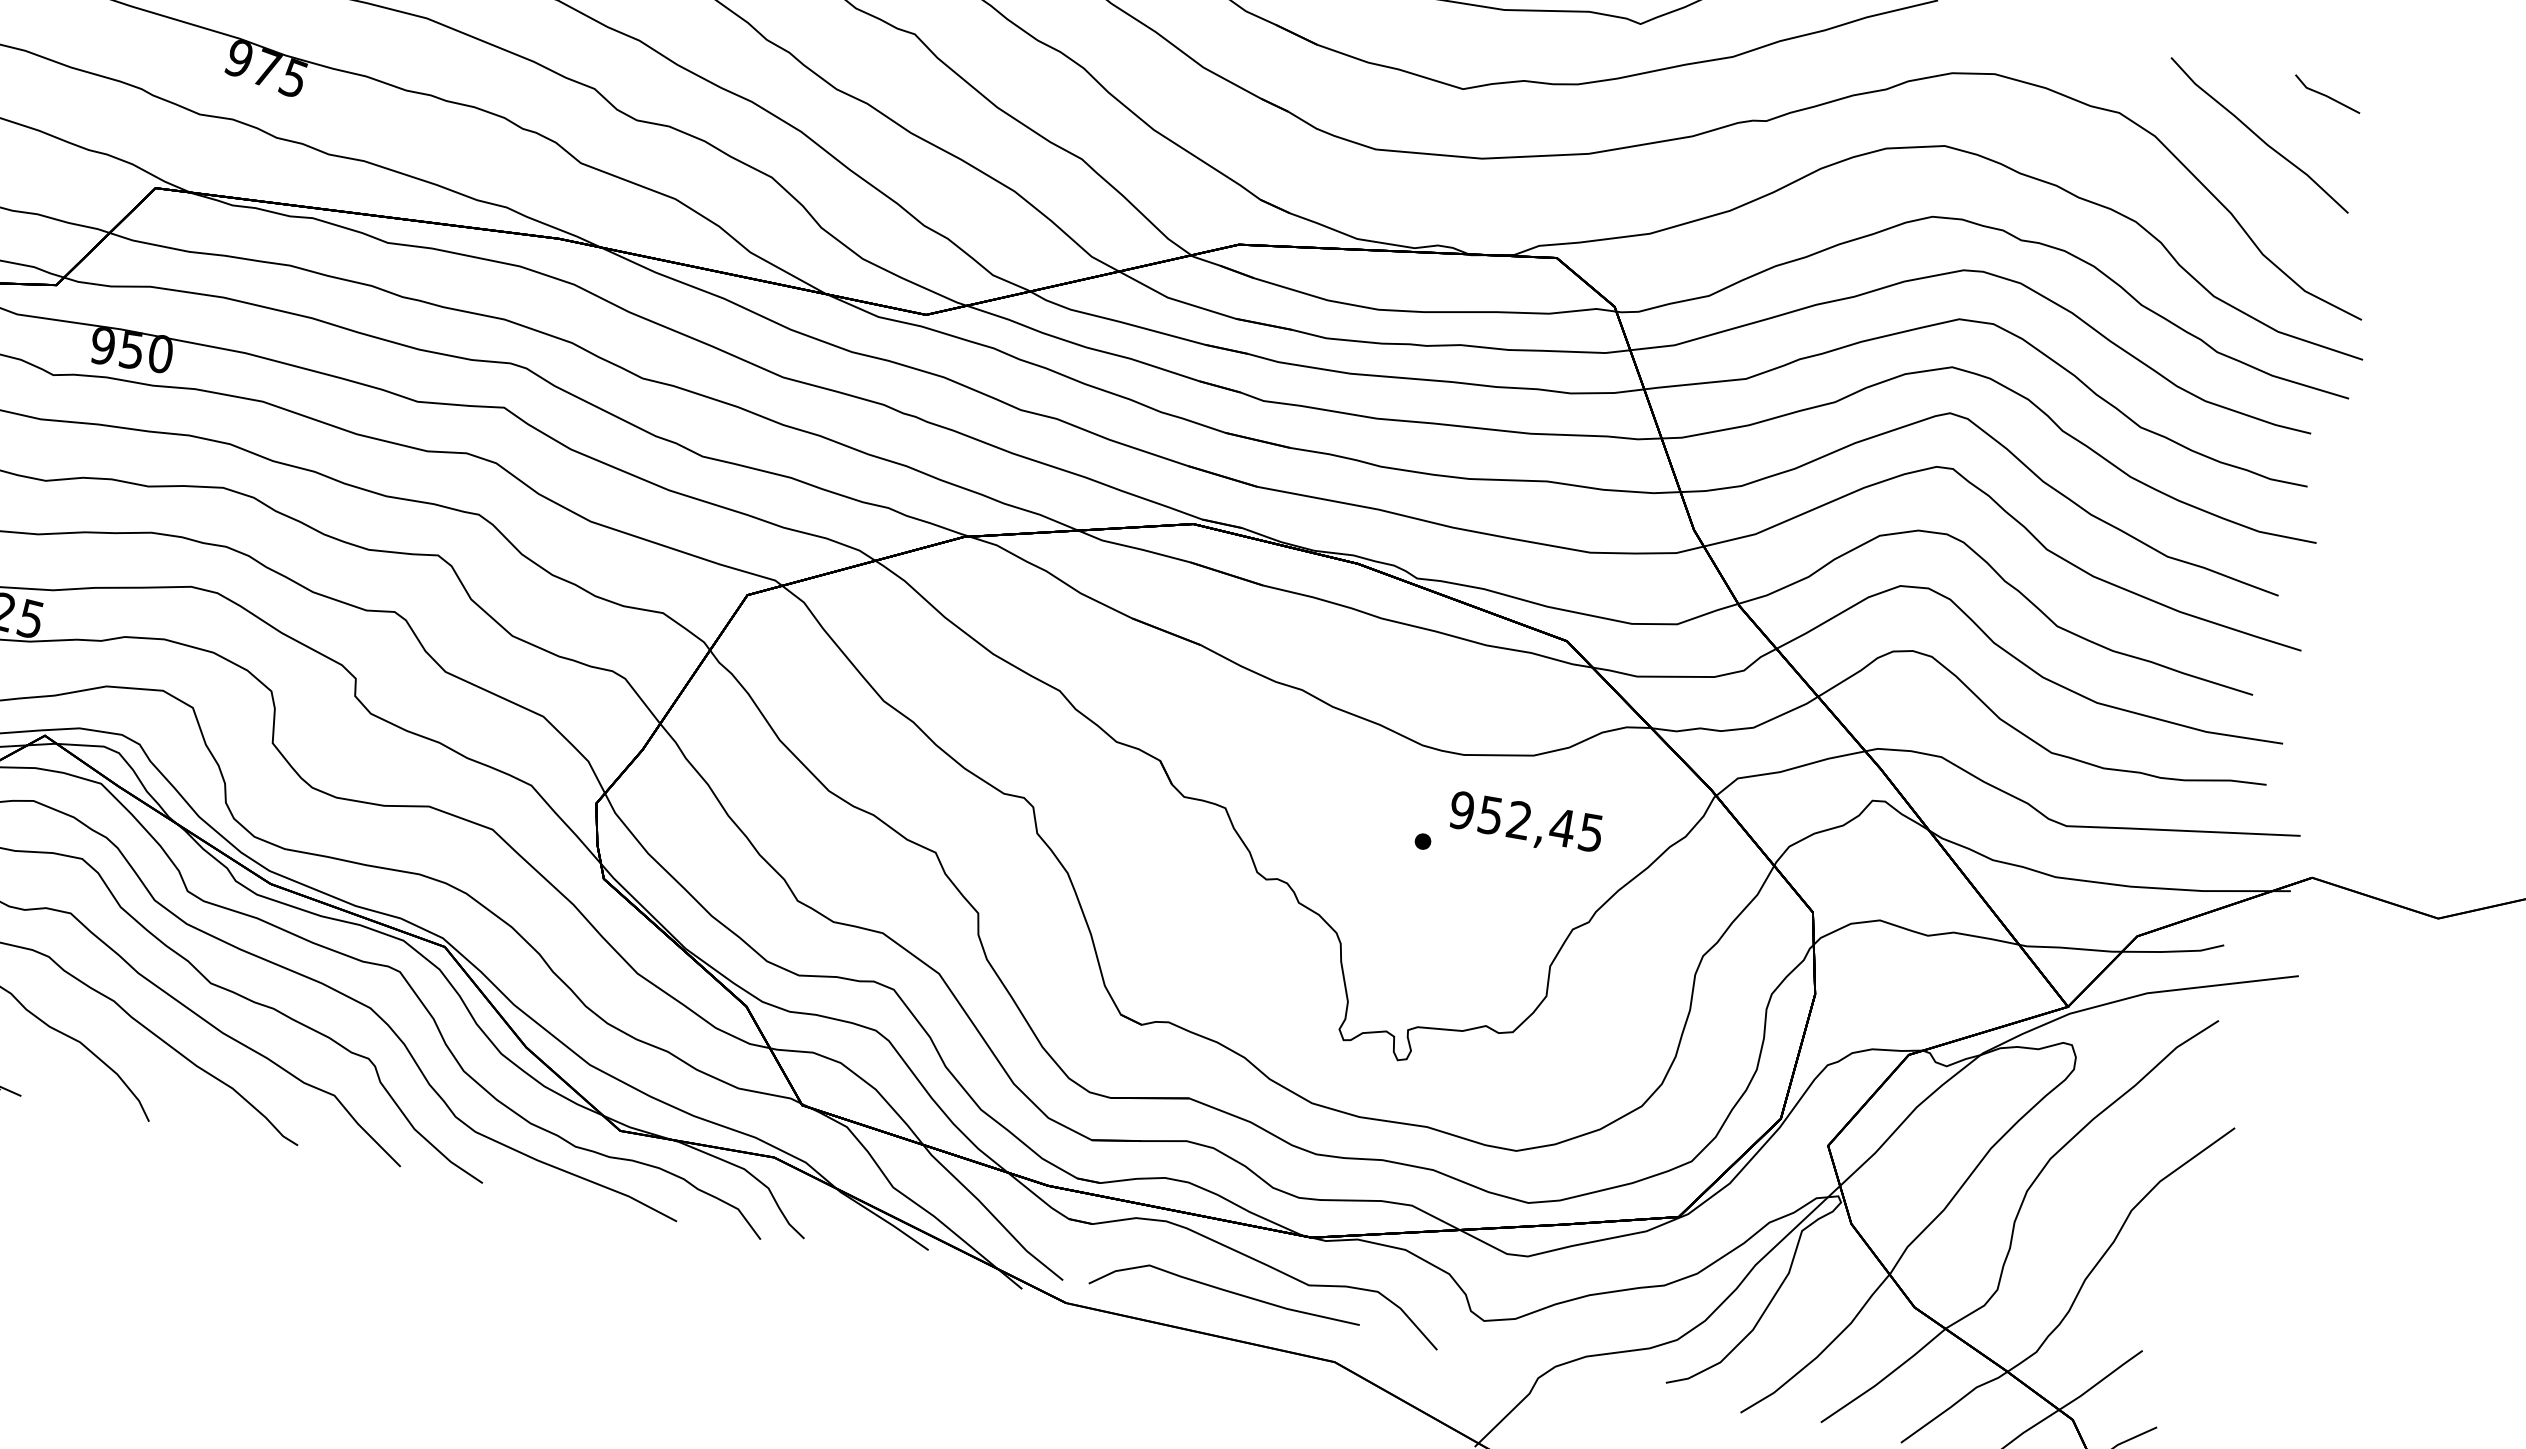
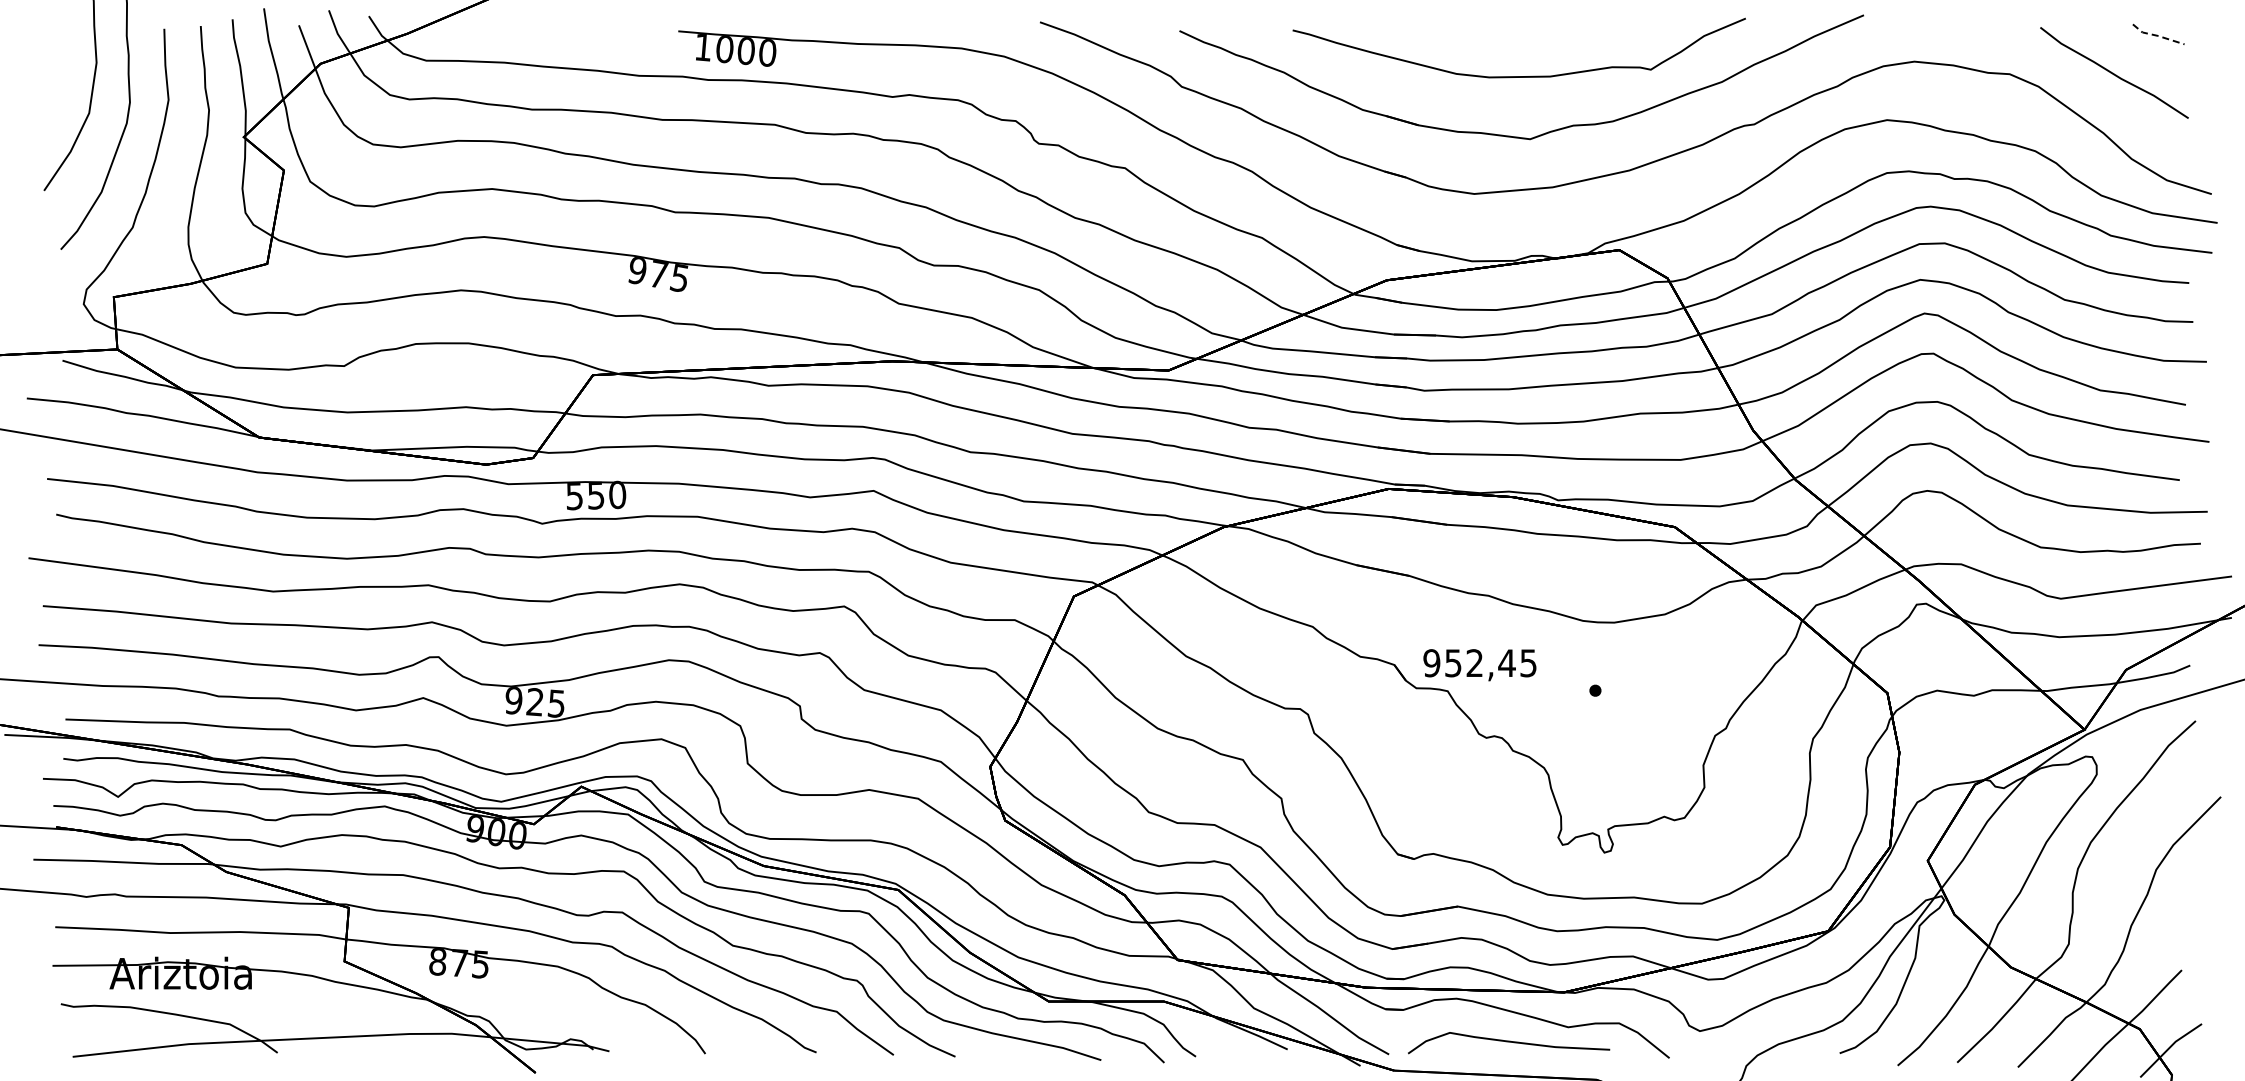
line: (2325, 95) -> (2157, 35), solid -> dashed
text: (102, 346) -> (574, 496), 950 -> 550
text: (1525, 824) -> (1479, 665), moved

